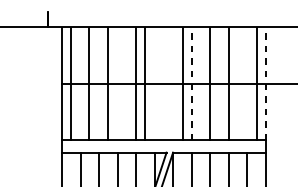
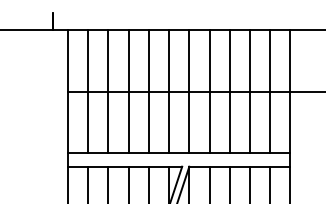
line: (70, 83) -> (88, 91), moved
line: (89, 83) -> (108, 91), moved
line: (107, 83) -> (128, 91), moved
line: (144, 83) -> (169, 91), moved
line: (183, 83) -> (189, 91), moved
line: (191, 83) -> (209, 91), dashed -> solid
line: (257, 83) -> (270, 91), moved
line: (265, 83) -> (290, 91), dashed -> solid

